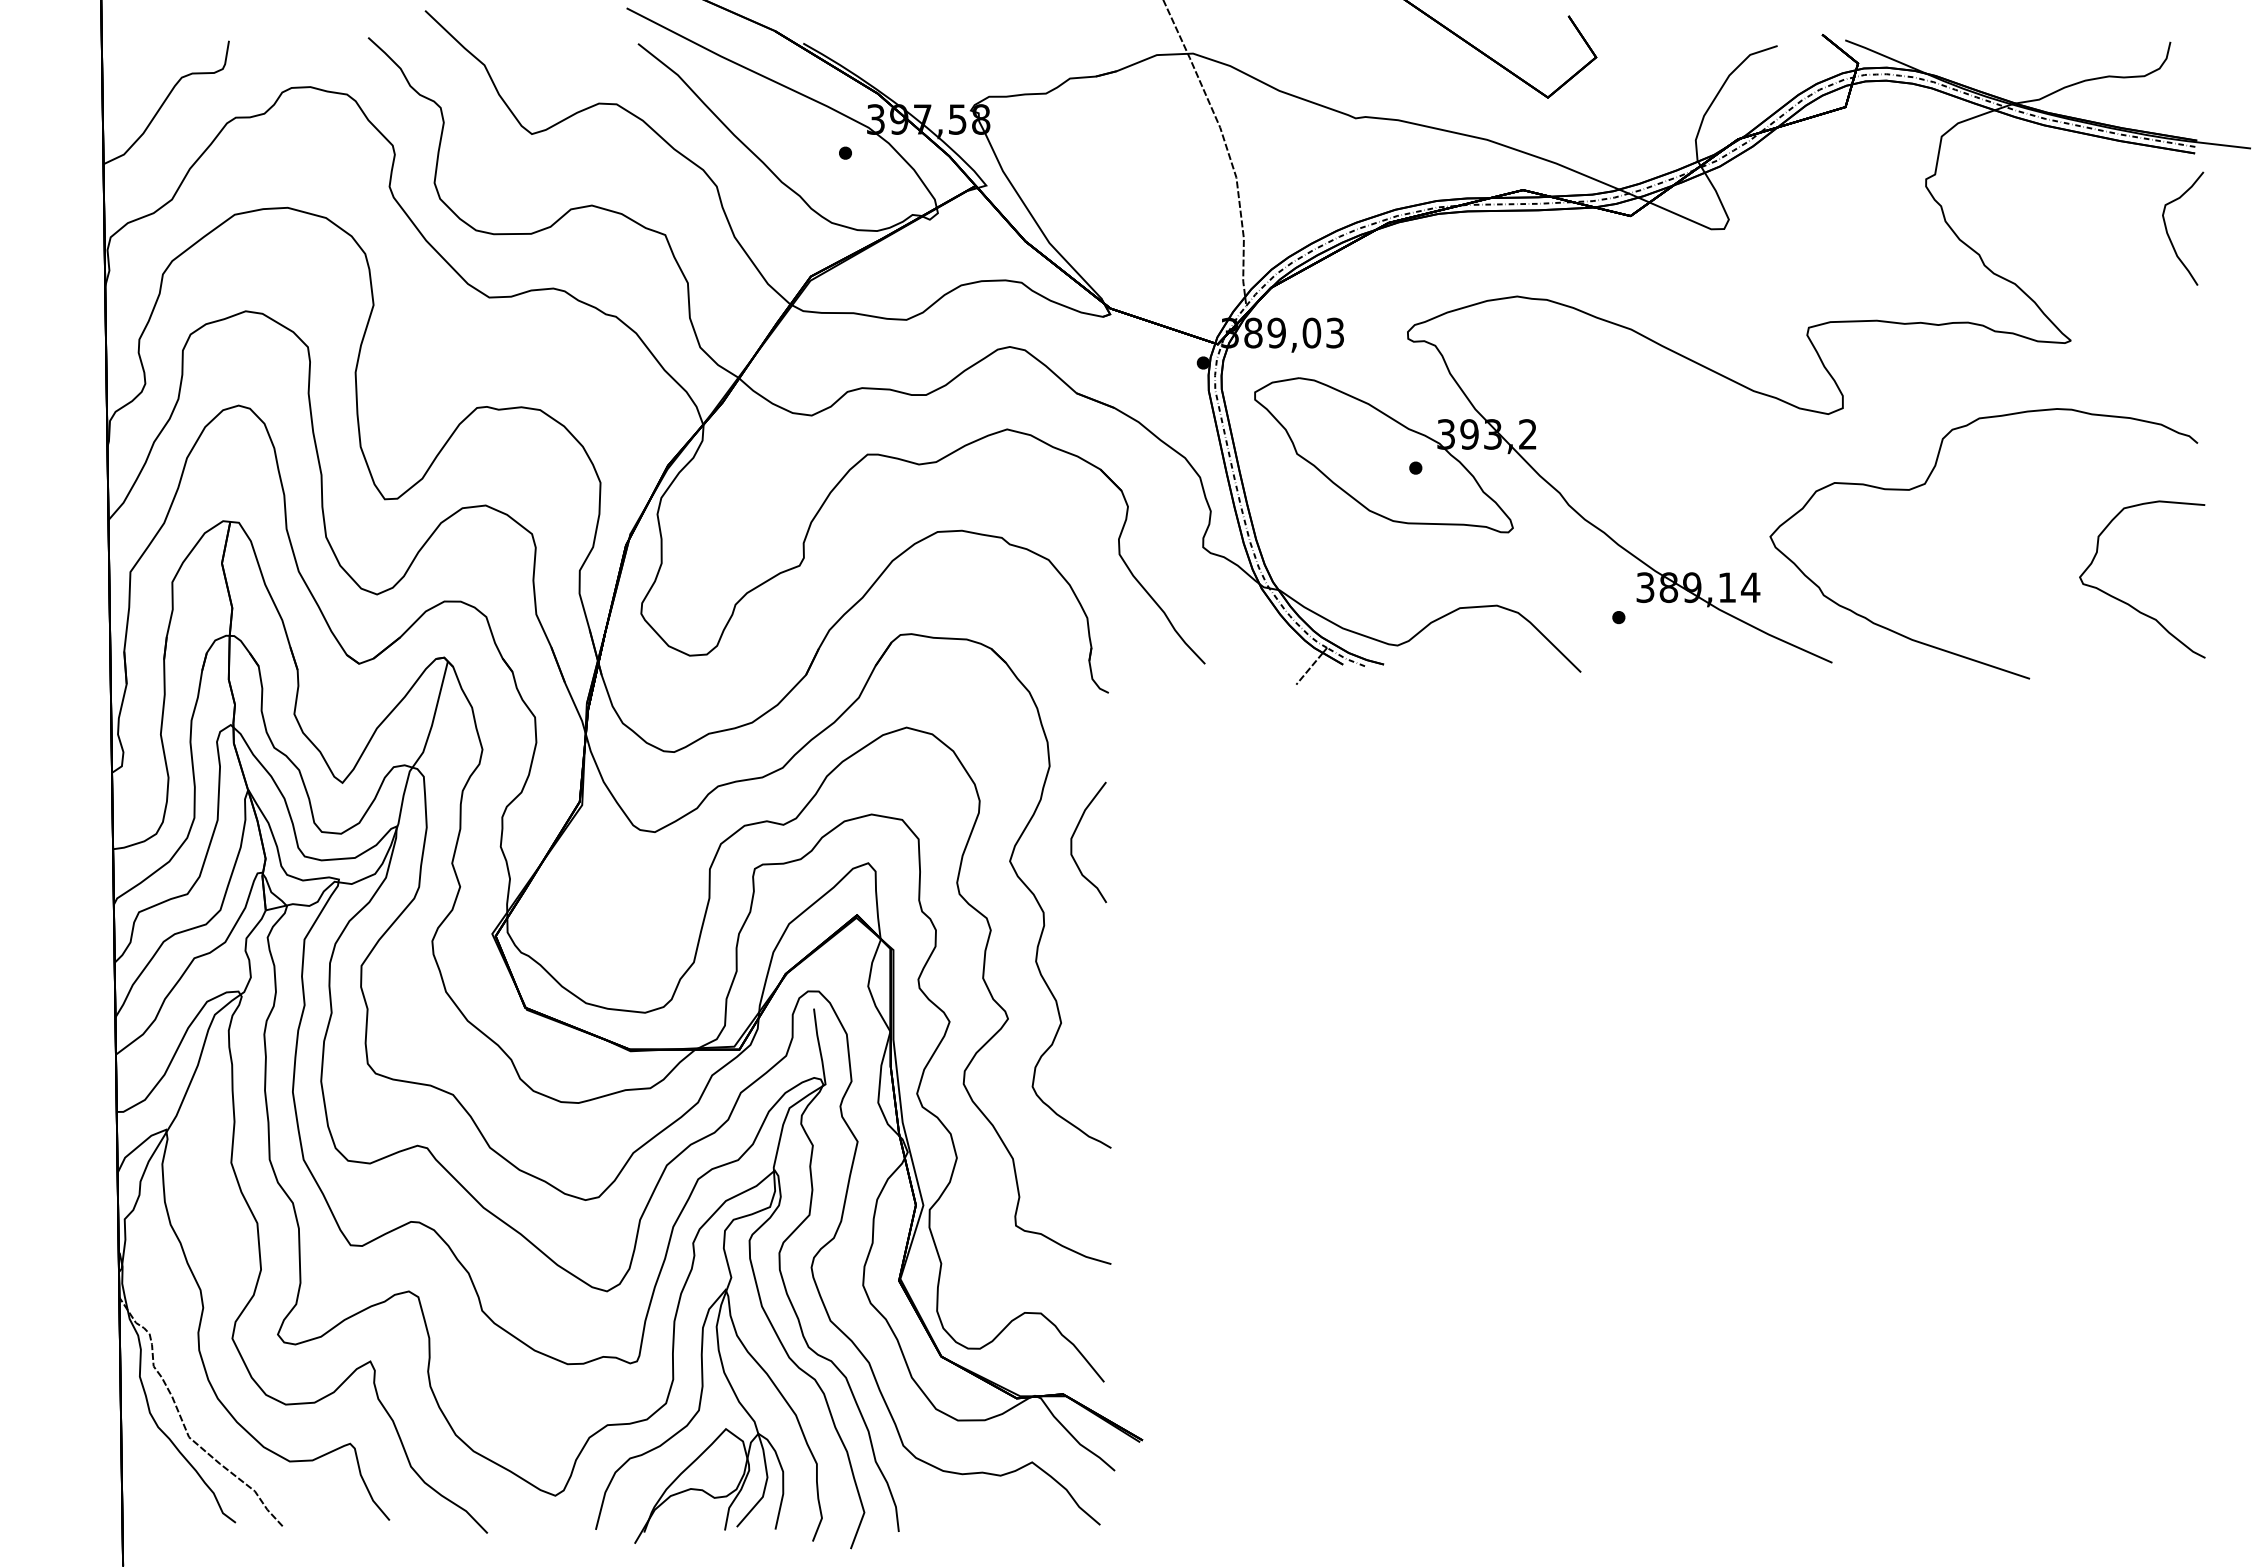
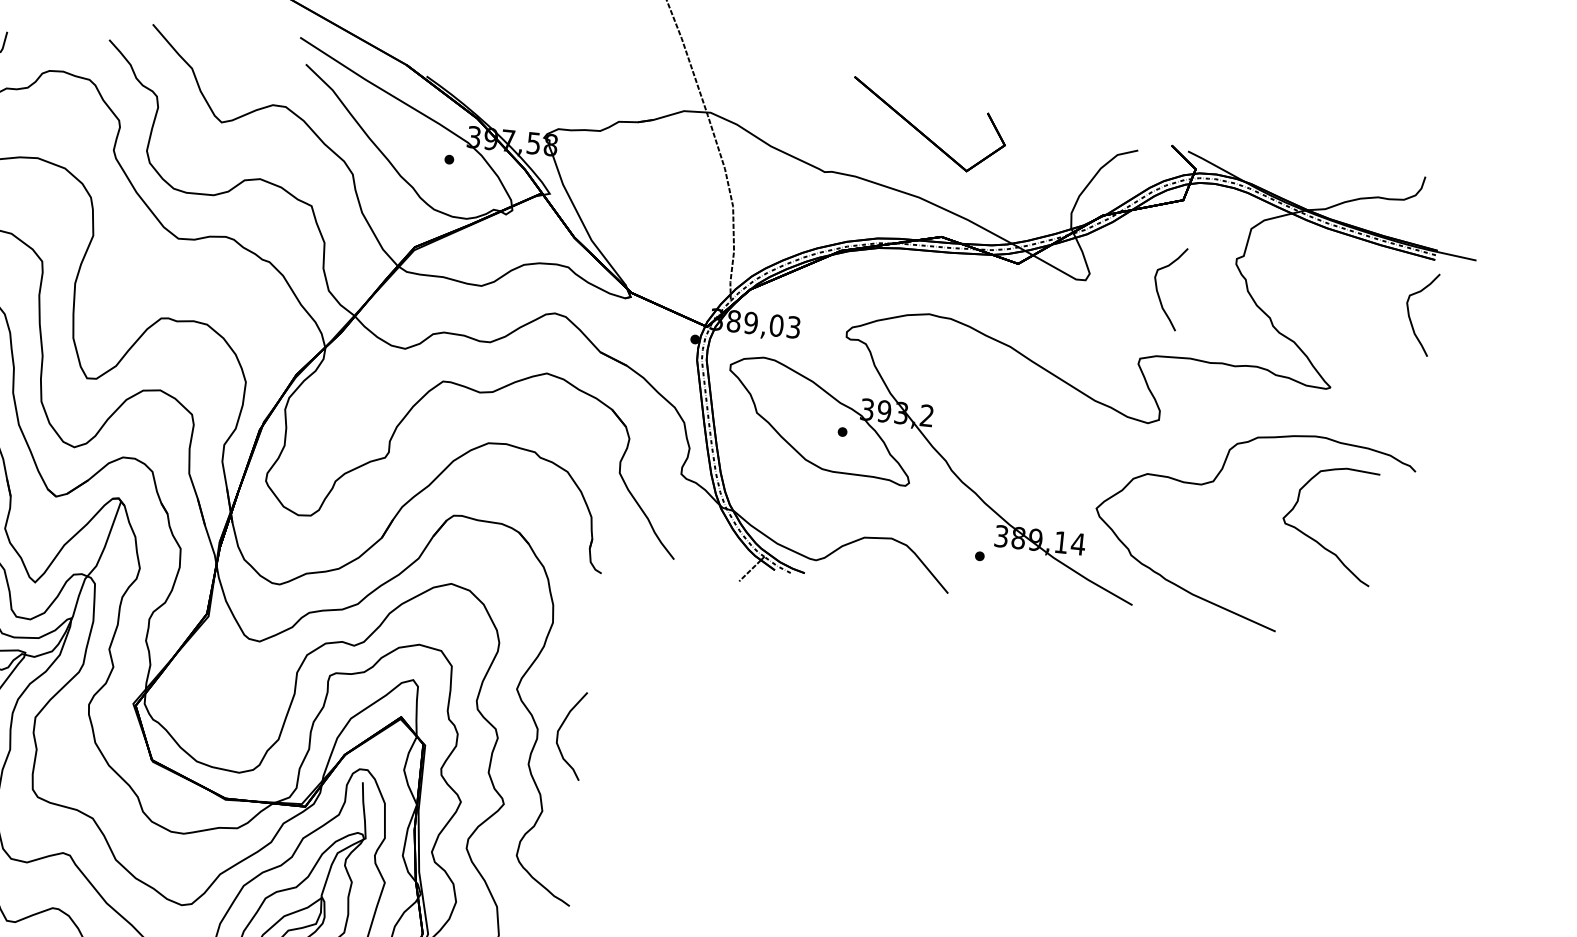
curve: (1824, 235) -> (1158, 292), added
curve: (2130, 604) -> (1318, 541), moved
curve: (1072, 842) -> (558, 734), moved

